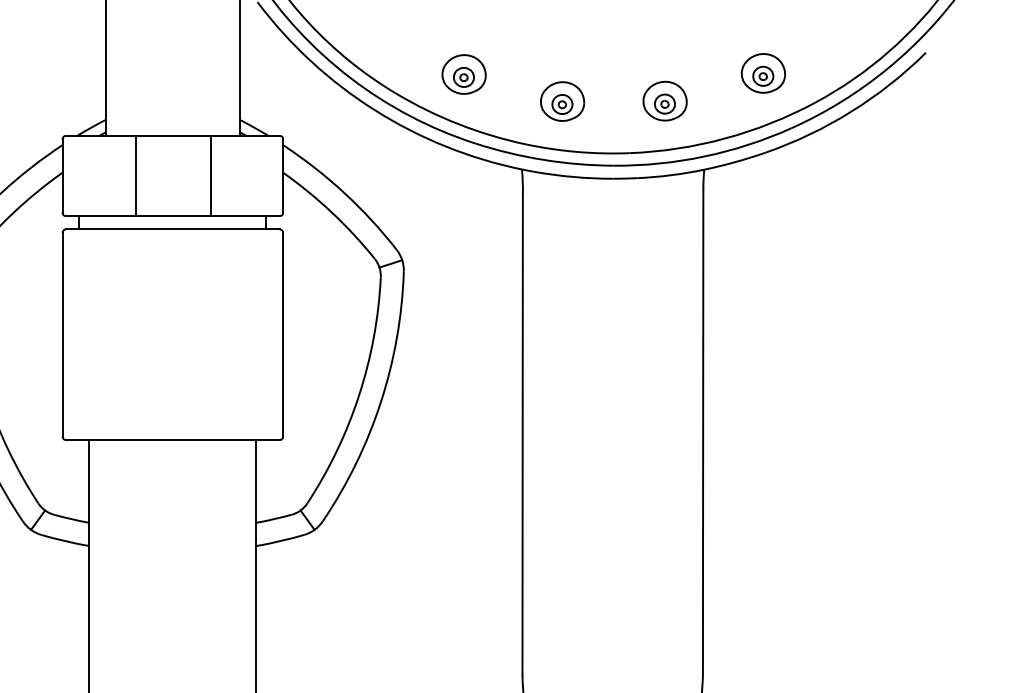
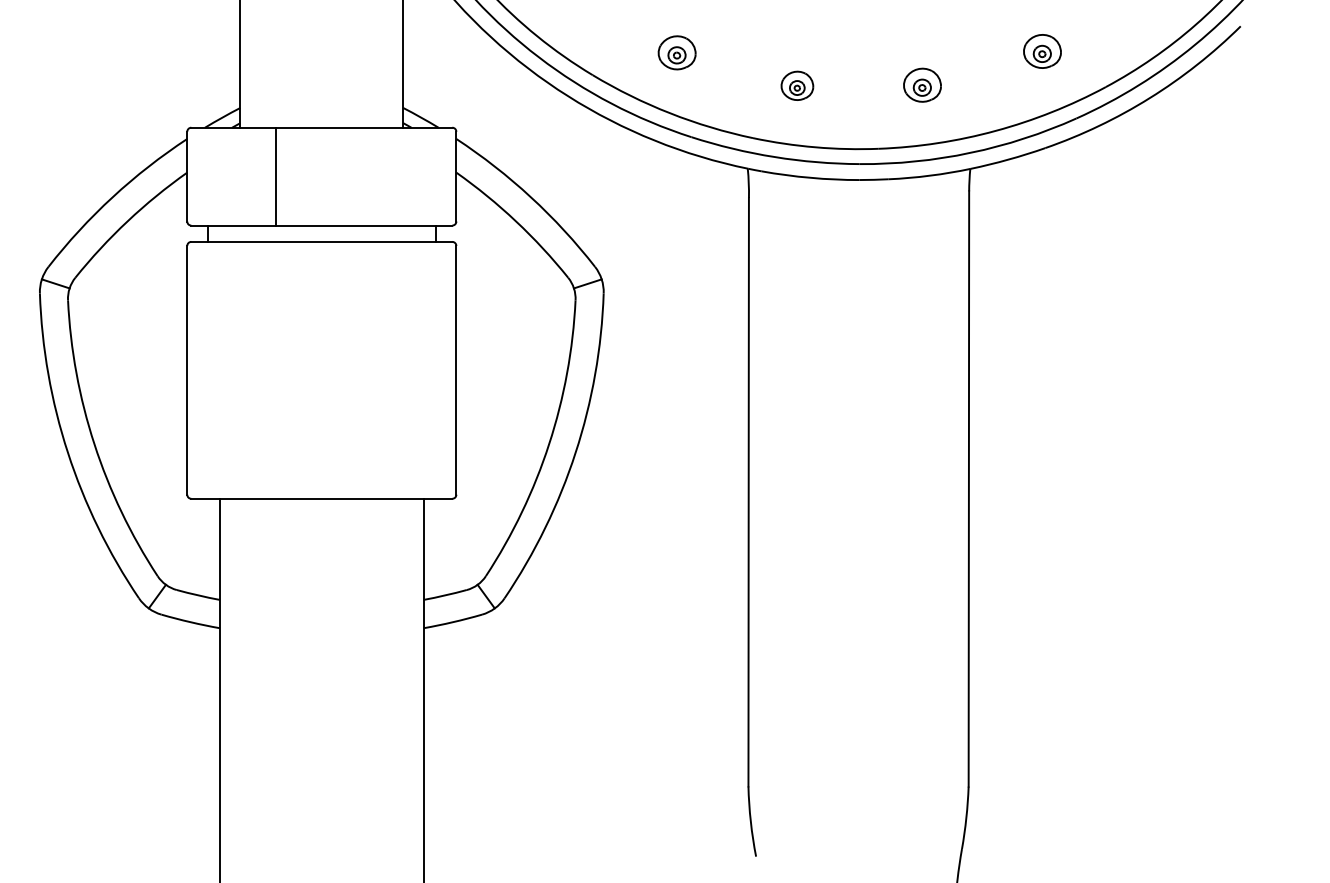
part: (763, 73) -> (1042, 51), size x0.7
part: (463, 74) -> (676, 52), size x0.7
part: (665, 100) -> (922, 84), size x0.7
part: (562, 101) -> (797, 85), size x0.6
line: (211, 175) -> (368, 176), removed

